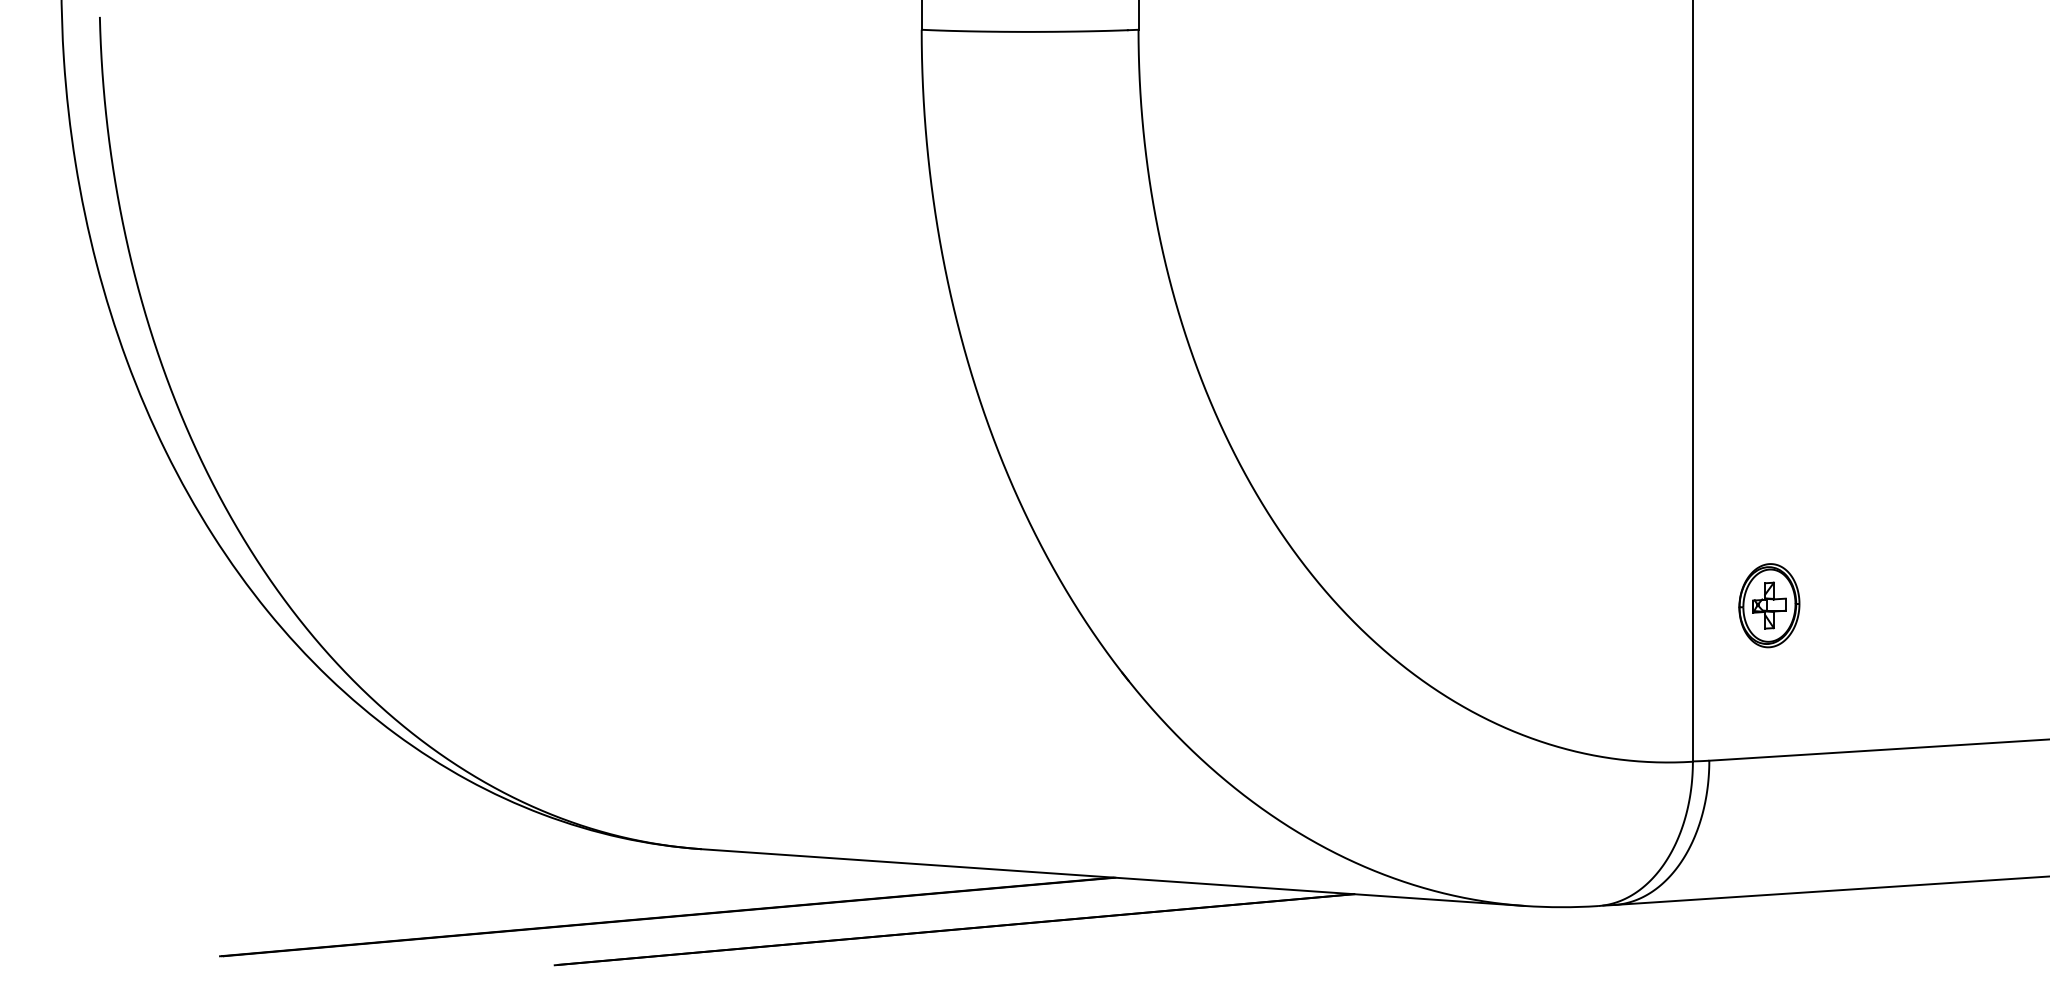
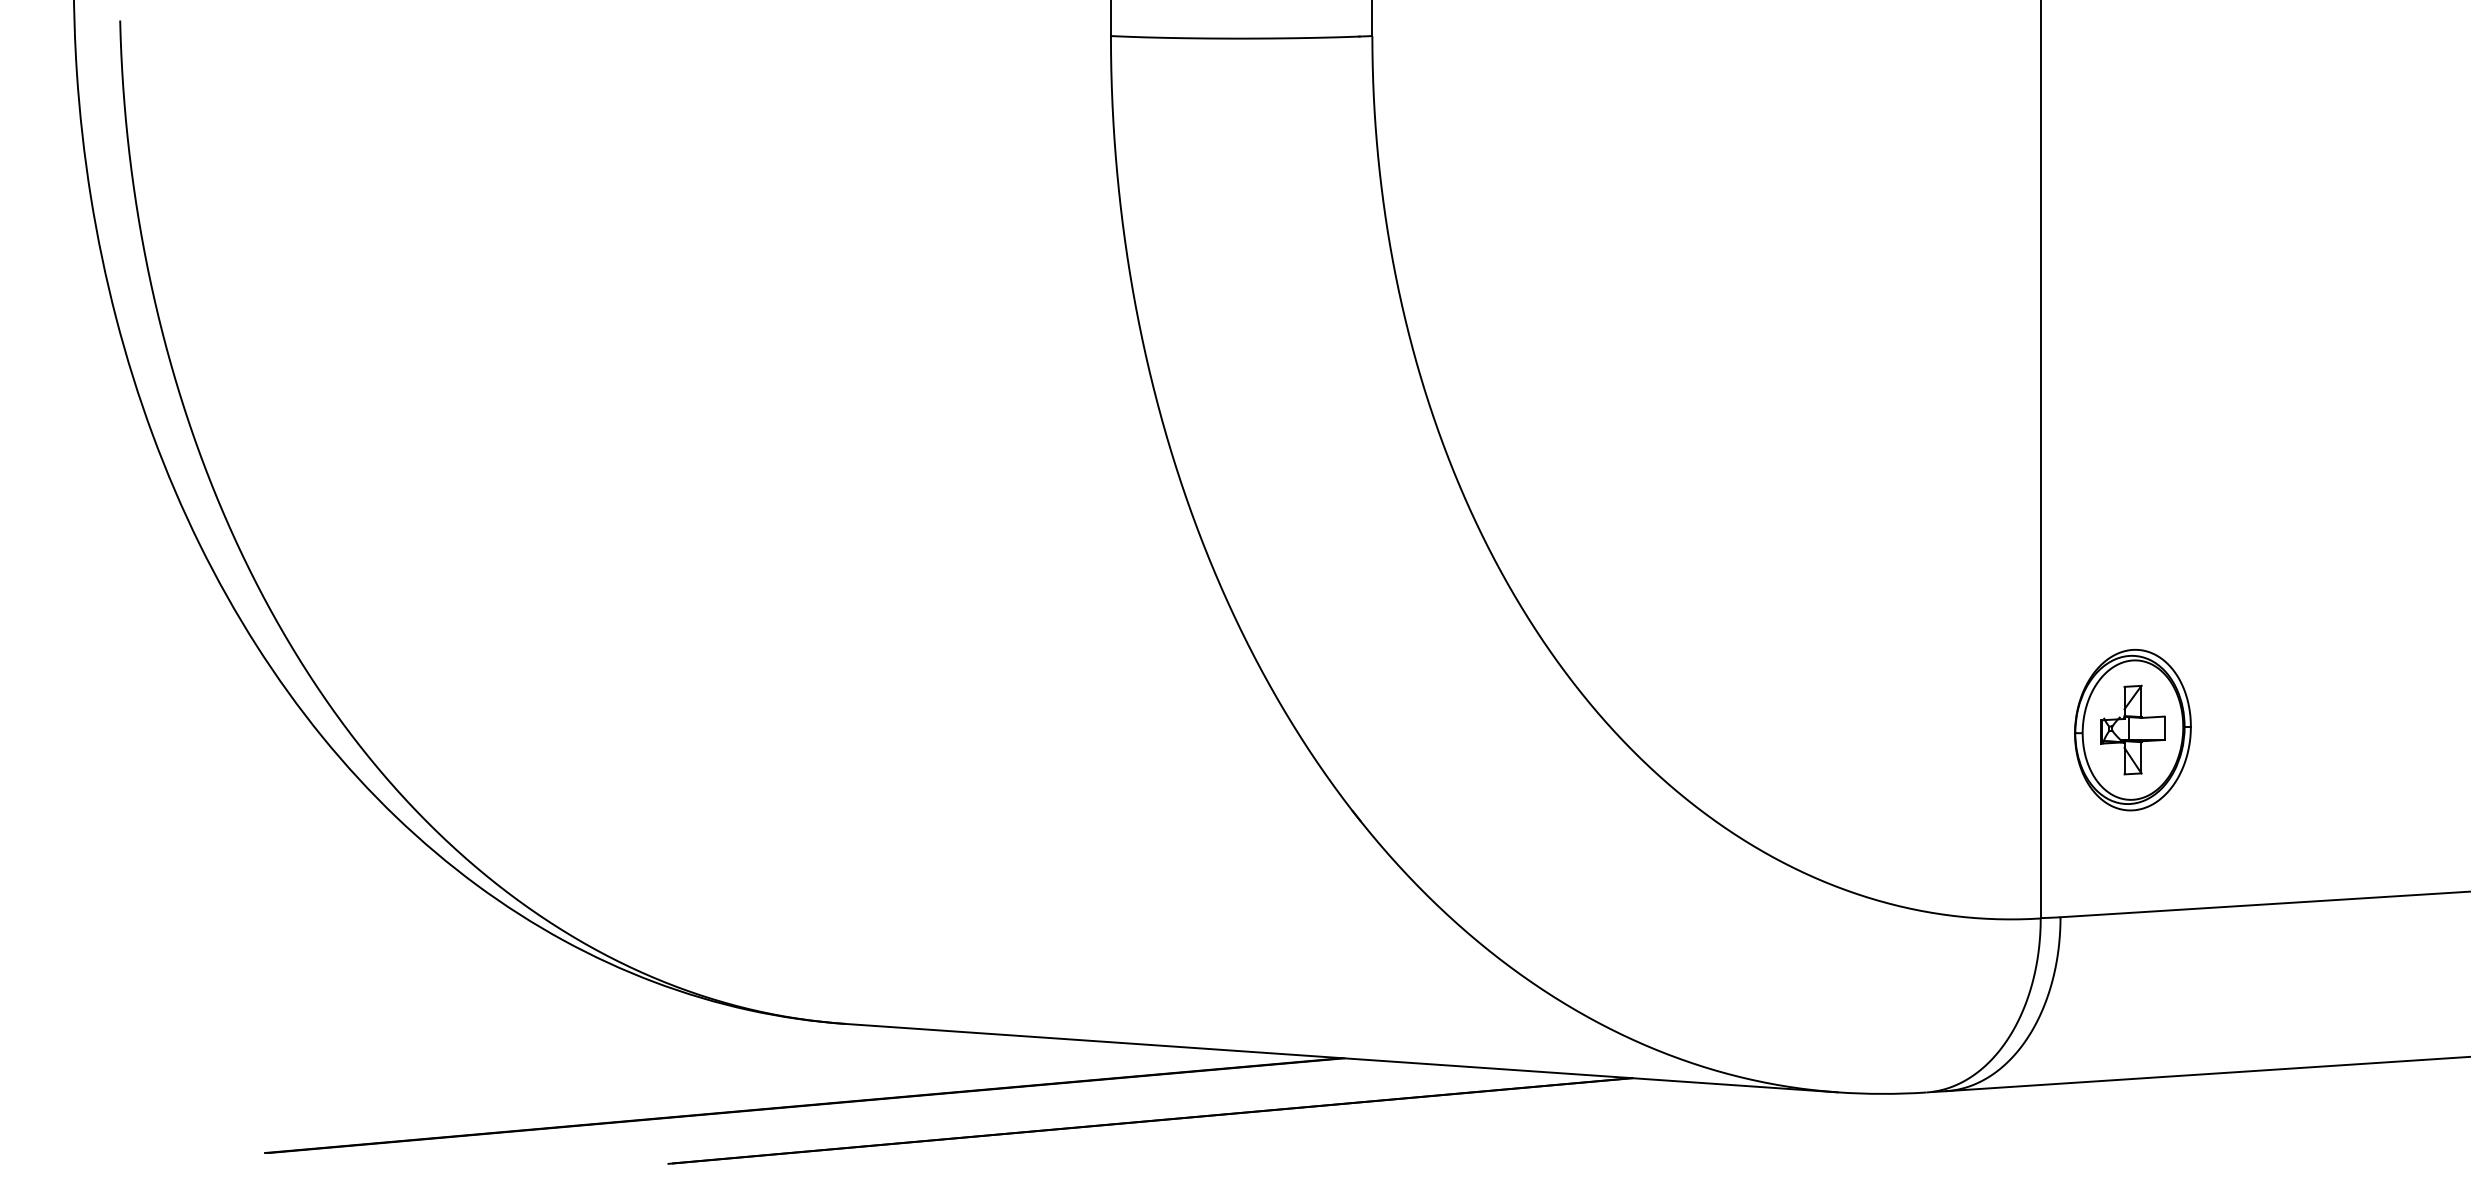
part: (1769, 605) -> (2133, 730), size x1.6

